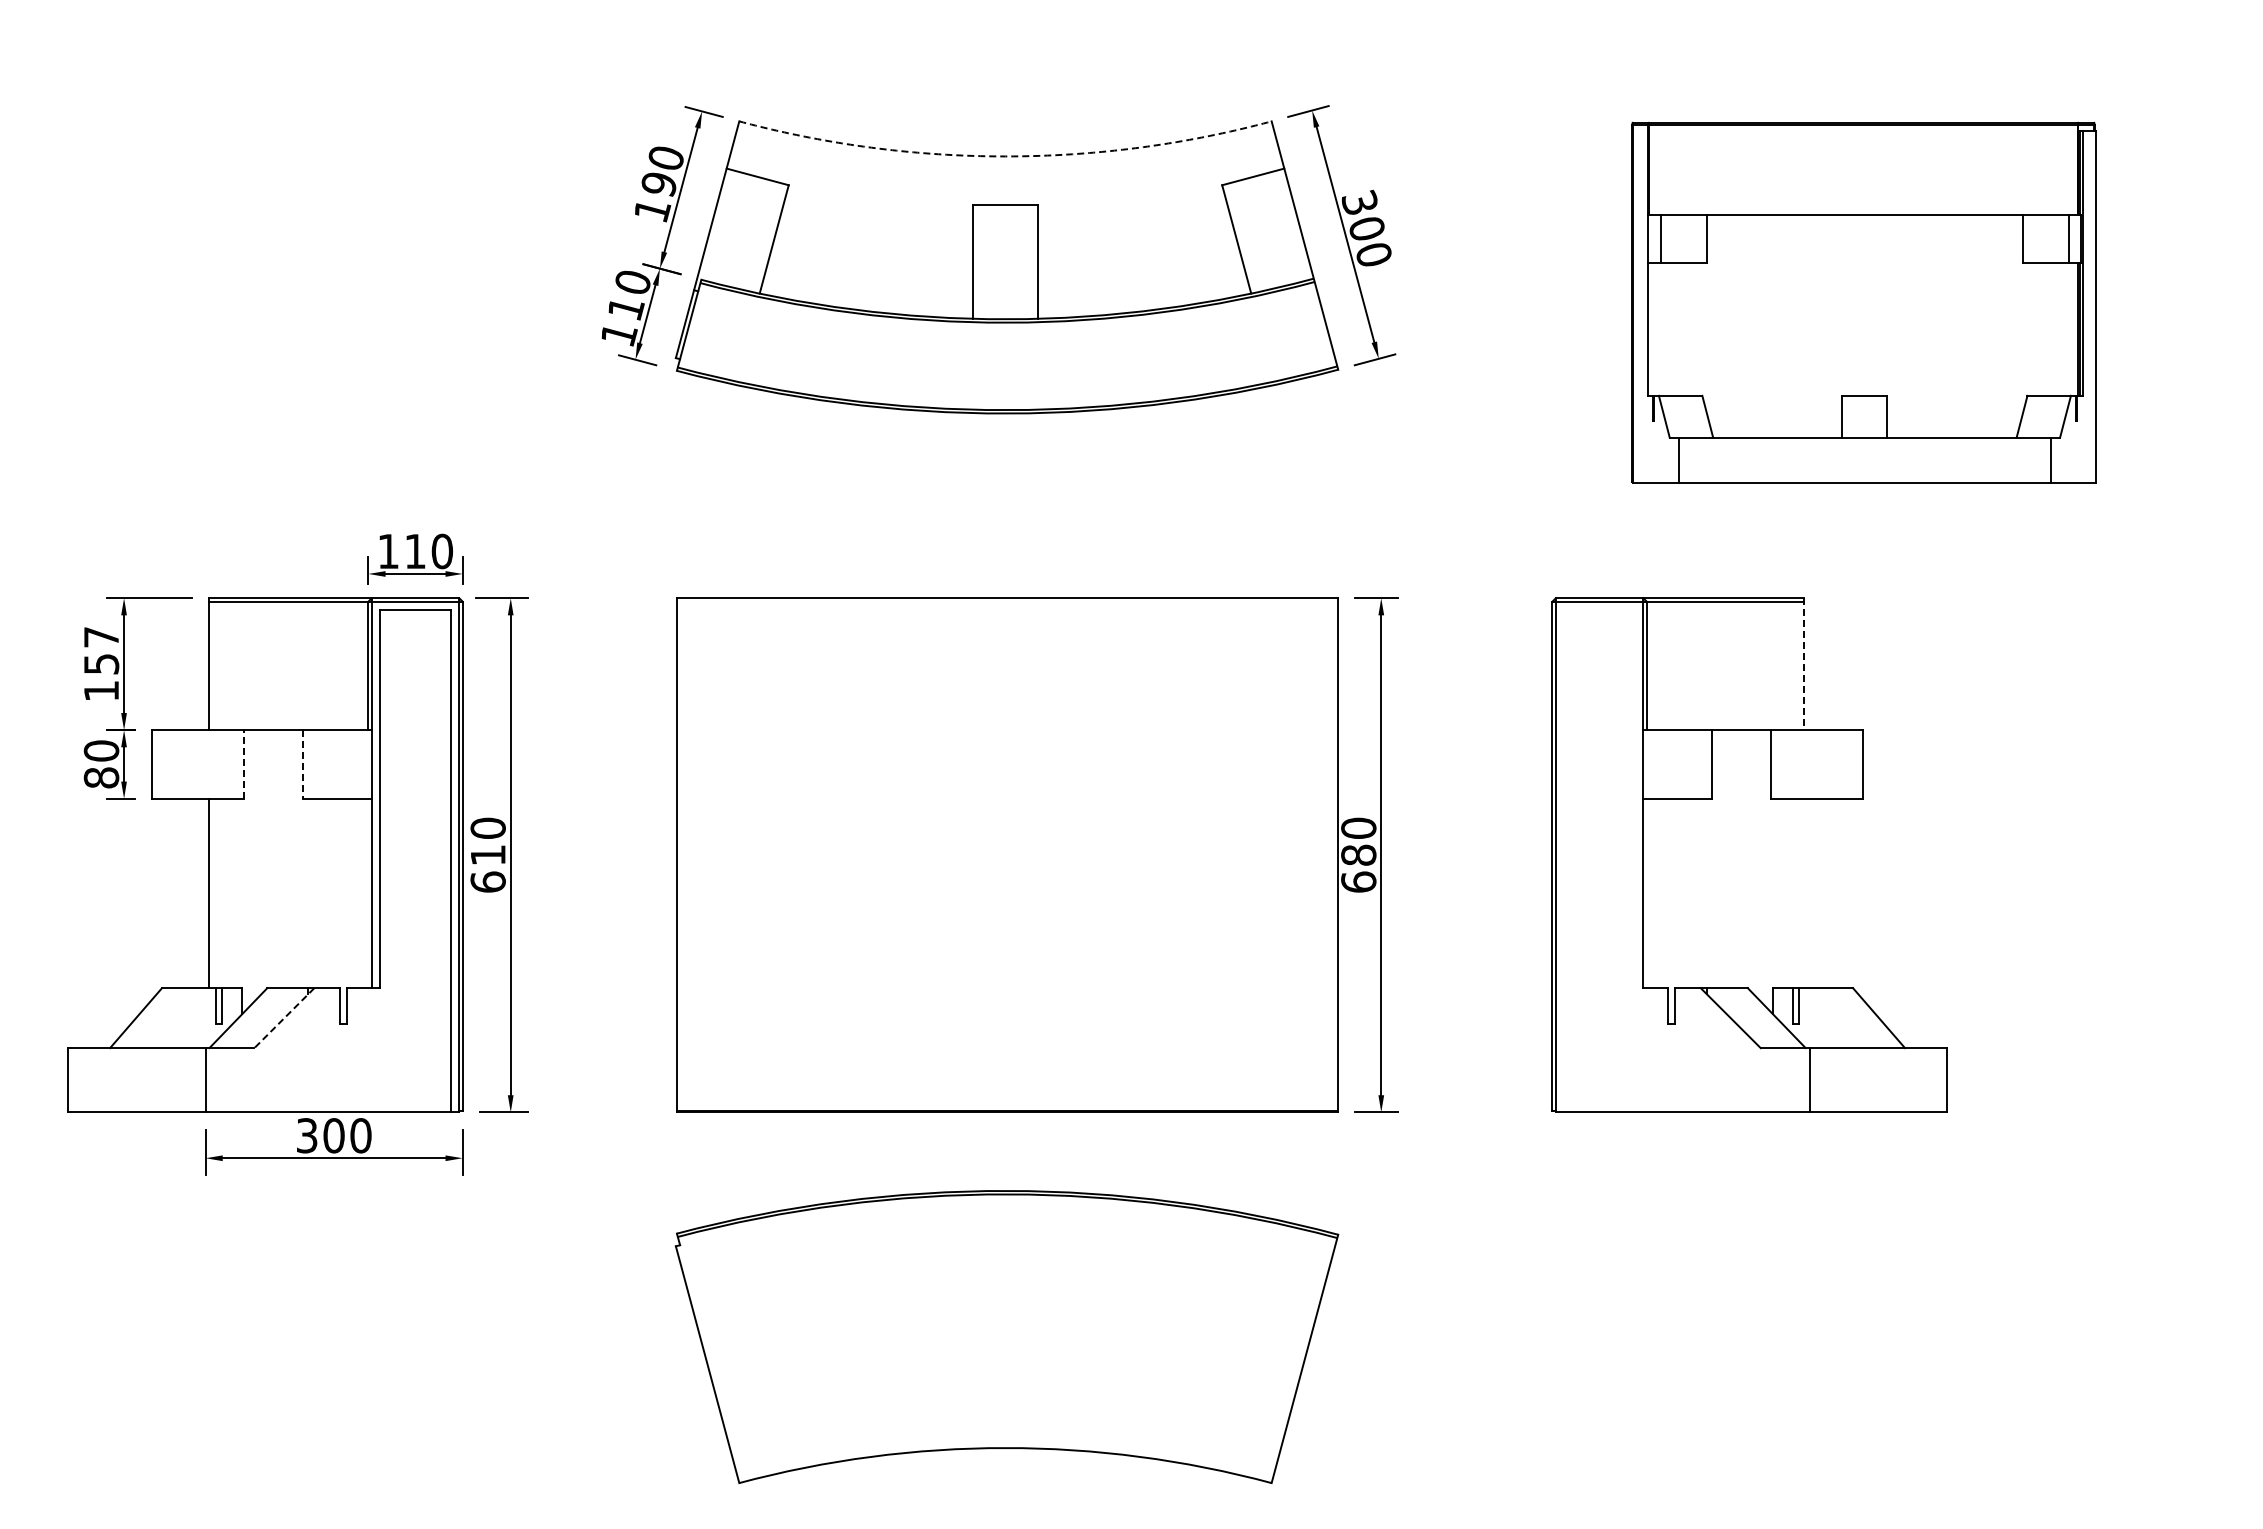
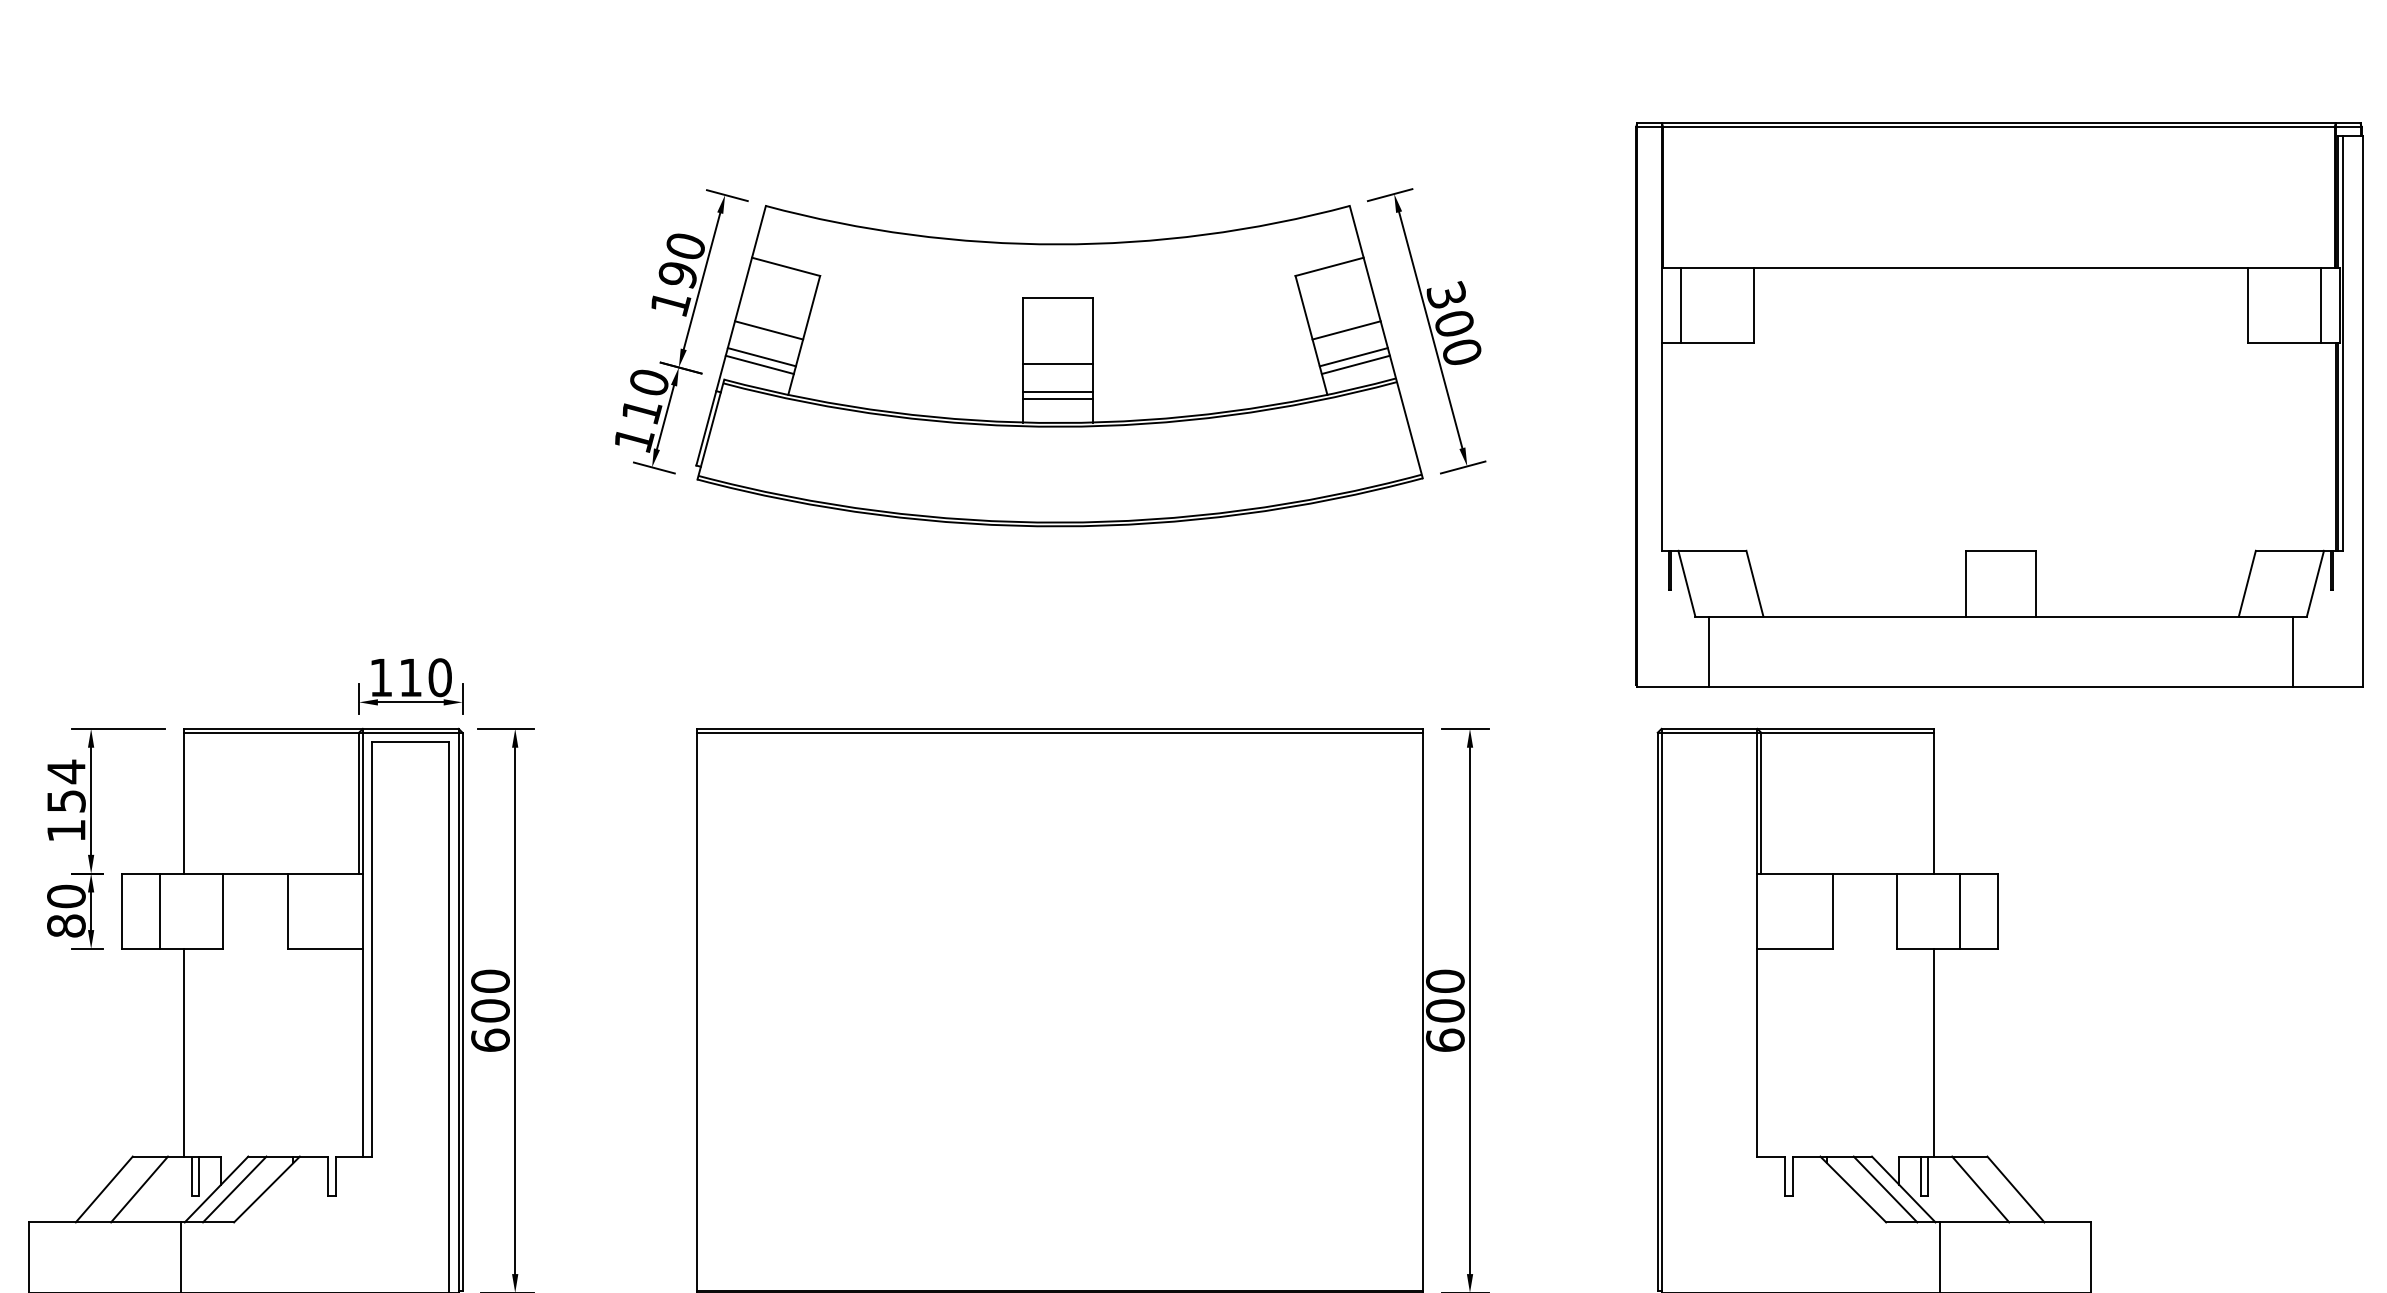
arc: (1005, 156) -> (1057, 244), dashed -> solid
line: (742, 234) -> (769, 330), added
line: (1268, 234) -> (1346, 330), added
line: (735, 258) -> (761, 356), added
line: (1275, 258) -> (1354, 356), added
line: (1005, 265) -> (1057, 364), added
line: (733, 266) -> (759, 365), added
line: (1277, 266) -> (1356, 365), added
line: (1005, 290) -> (1057, 391), added
line: (1005, 297) -> (1057, 399), added
part: (1863, 302) -> (1998, 404), size x1.43
line: (1007, 601) -> (1060, 732), added
text: (101, 637) -> (66, 772), 157 -> 154
line: (1804, 664) -> (1934, 801), dashed -> solid
line: (244, 763) -> (223, 910), dashed -> solid
line: (186, 764) -> (159, 911), added
line: (303, 764) -> (287, 911), dashed -> solid
line: (1828, 764) -> (1960, 911), added
text: (487, 854) -> (489, 1010), 610 -> 600
text: (1358, 854) -> (1445, 1010), 680 -> 600
line: (1804, 893) -> (1934, 1052), added
line: (168, 1018) -> (139, 1189), added
line: (255, 1018) -> (235, 1189), added
line: (284, 1018) -> (267, 1189), dashed -> solid
line: (1760, 1018) -> (1885, 1189), added
line: (1846, 1018) -> (1980, 1189), added

